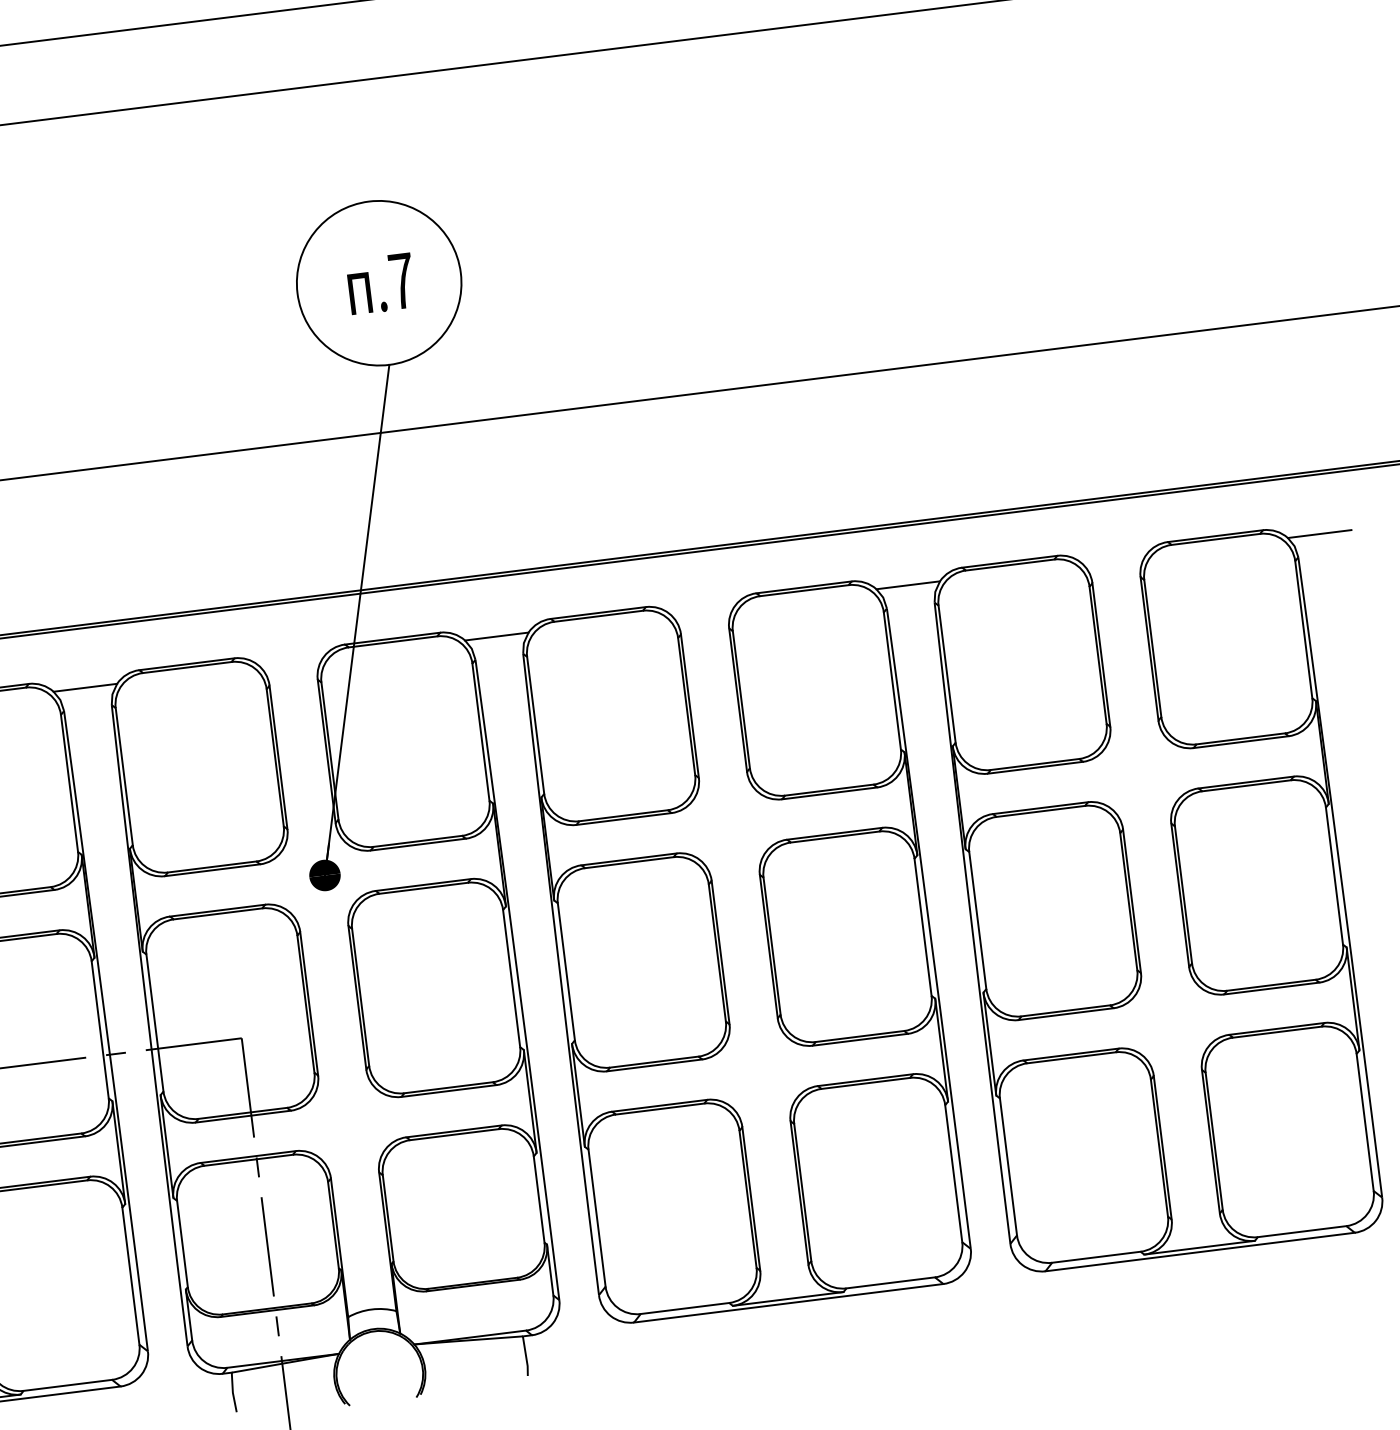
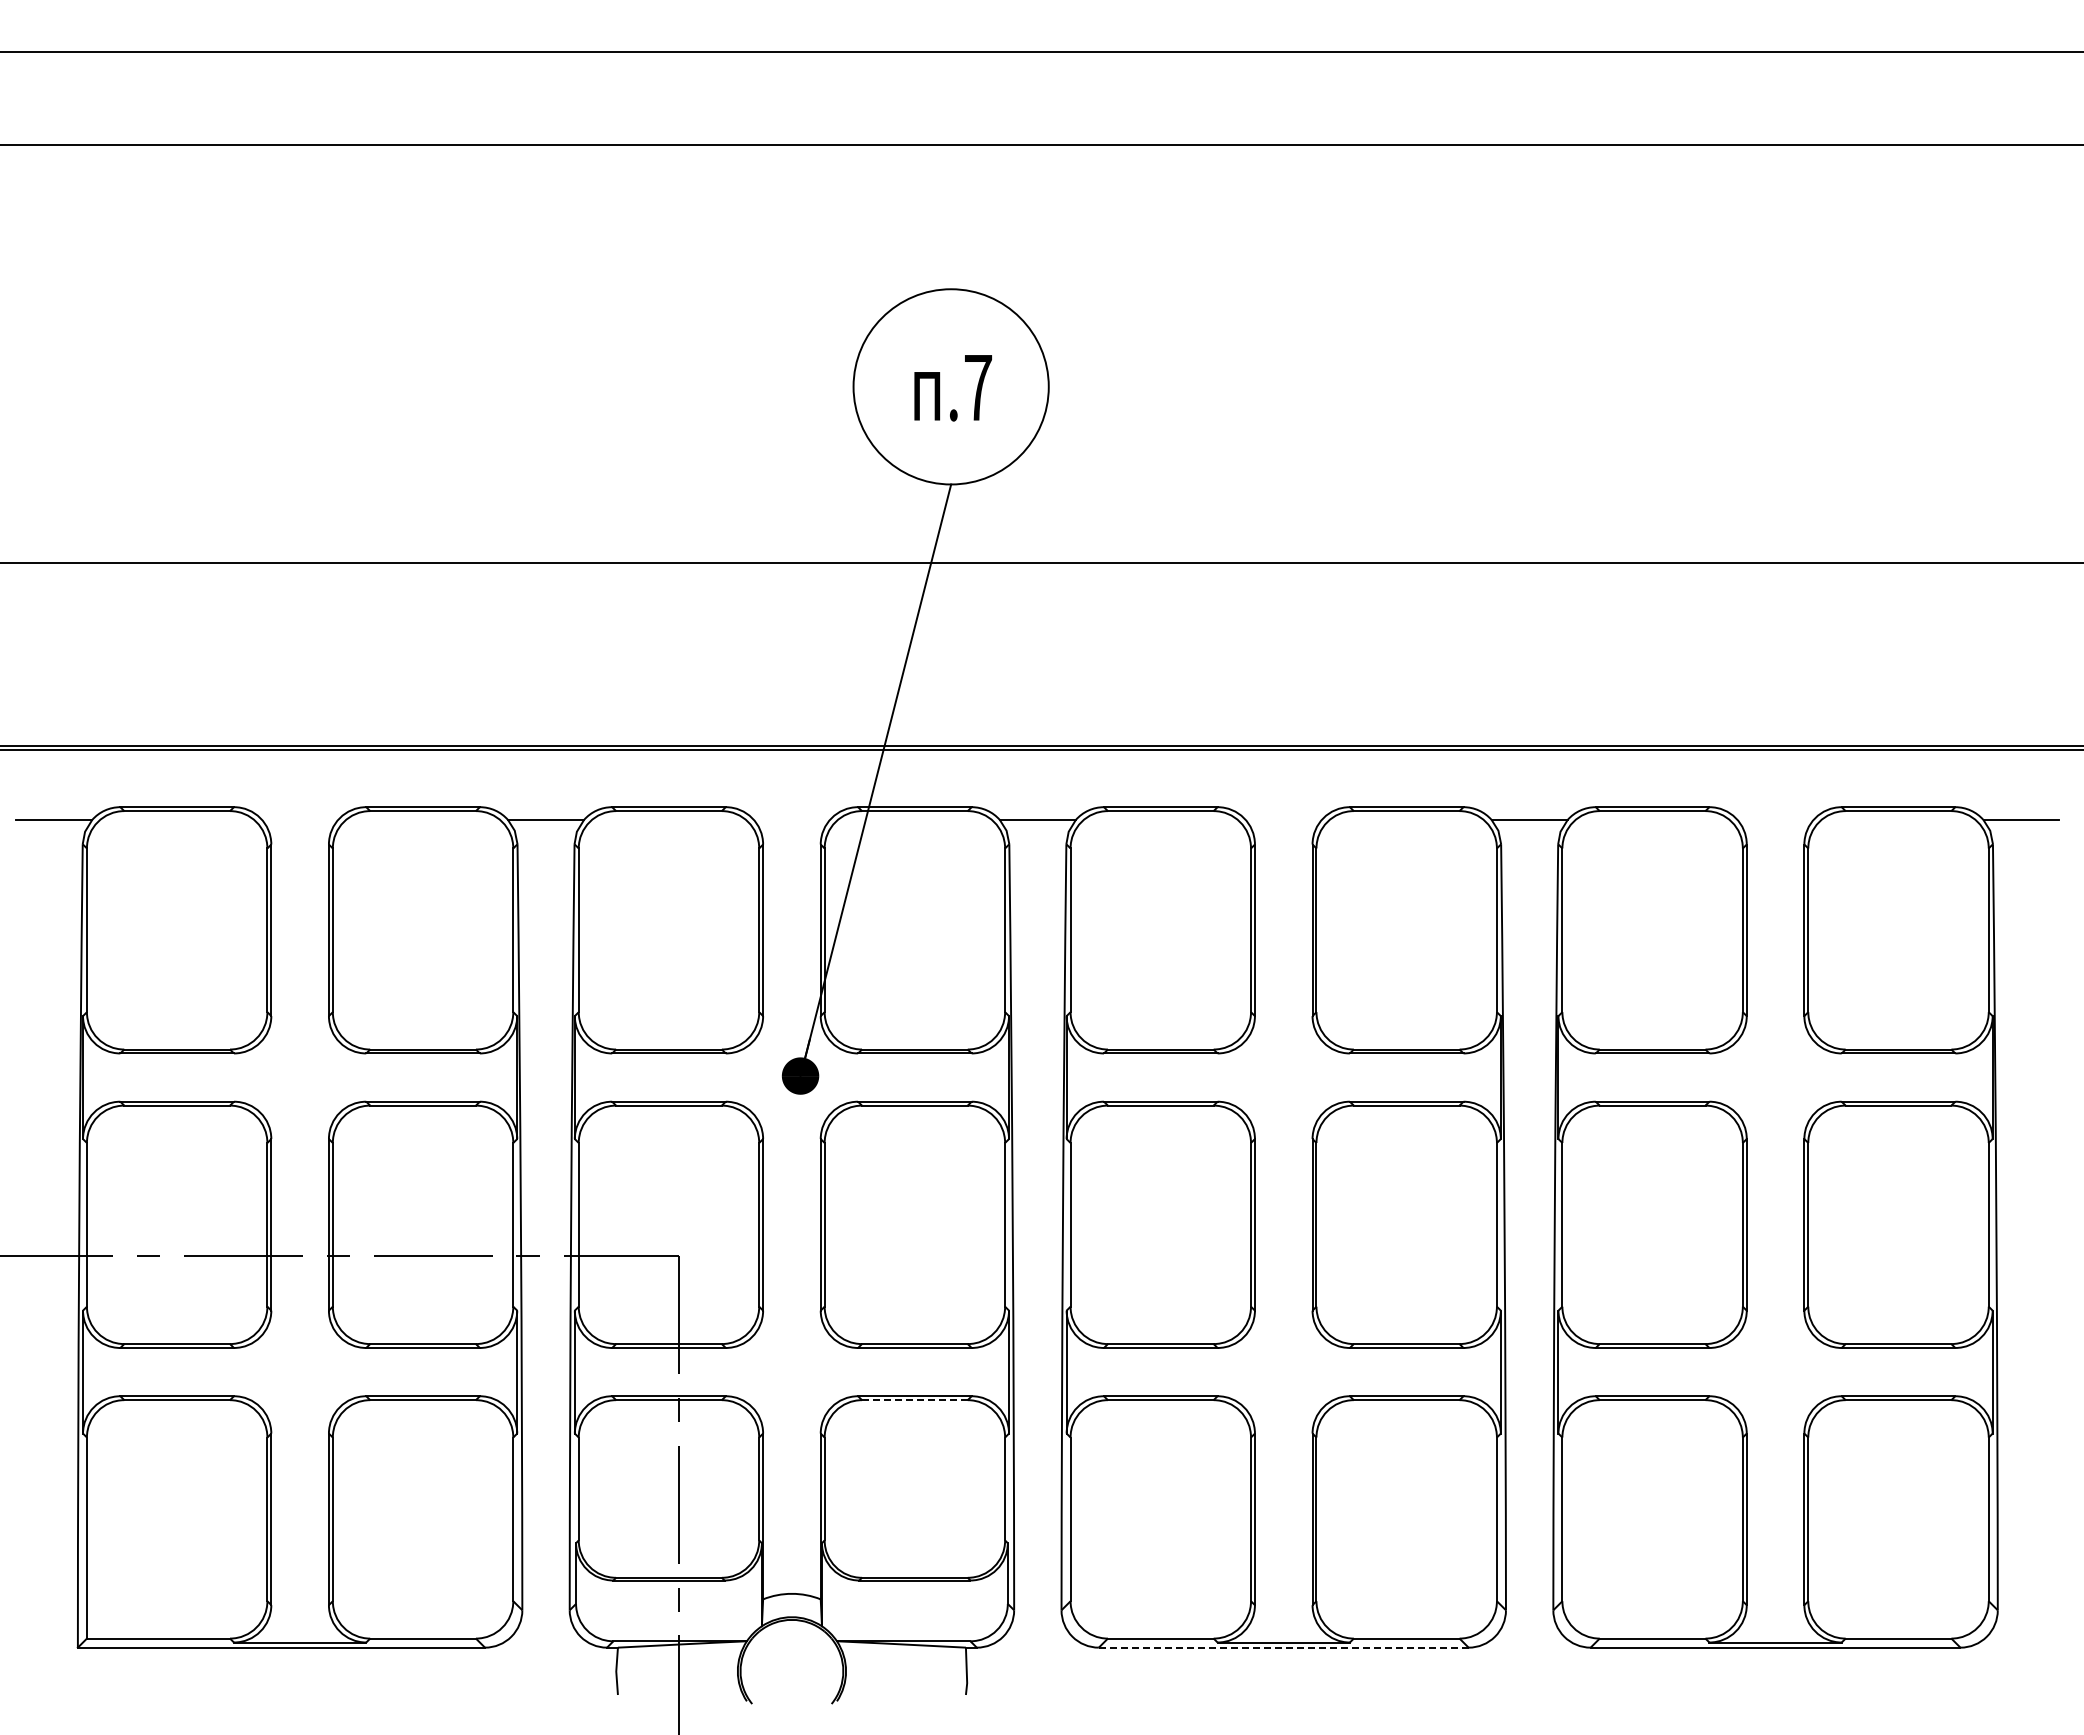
line: (454, 1135) -> (914, 1400), solid -> dashed
line: (788, 1303) -> (1283, 1647), solid -> dashed

